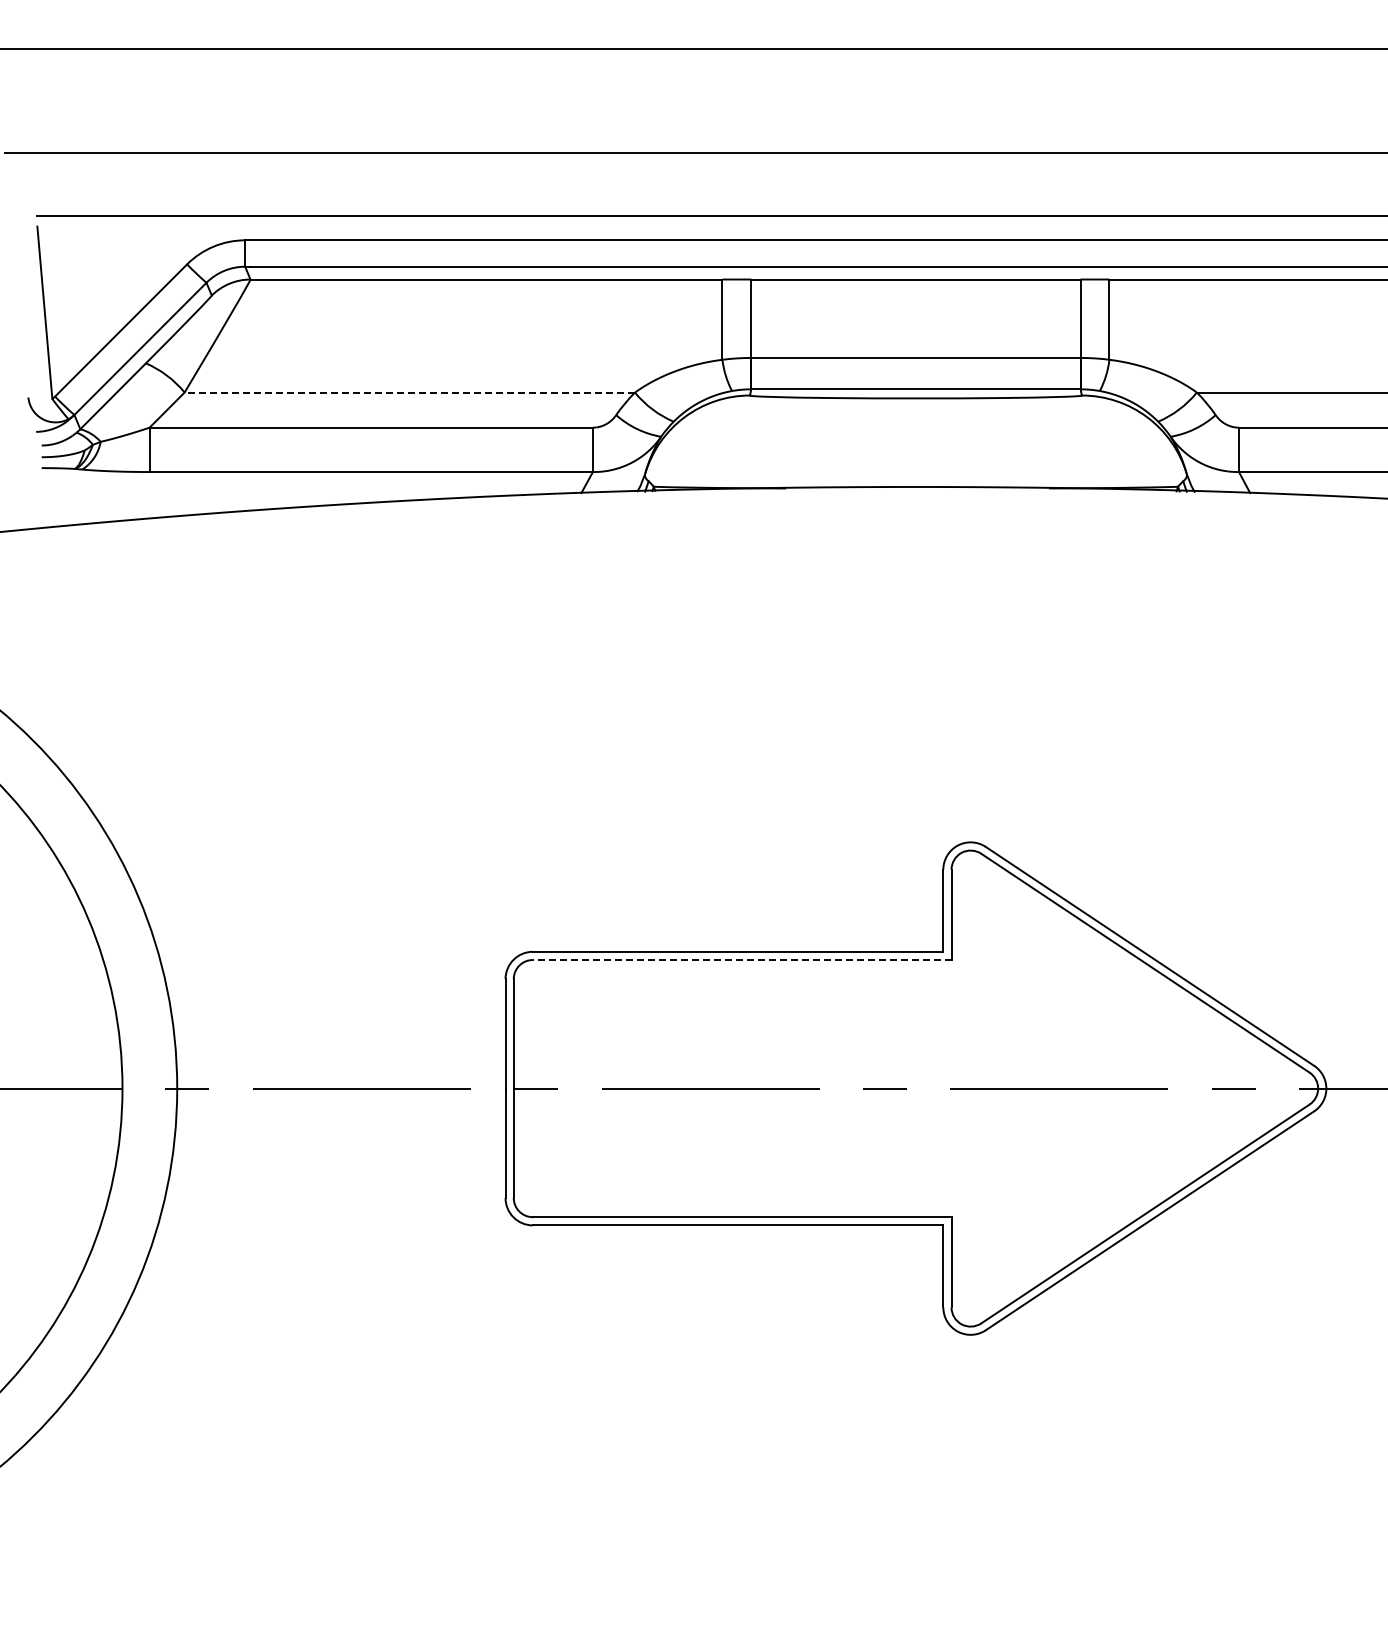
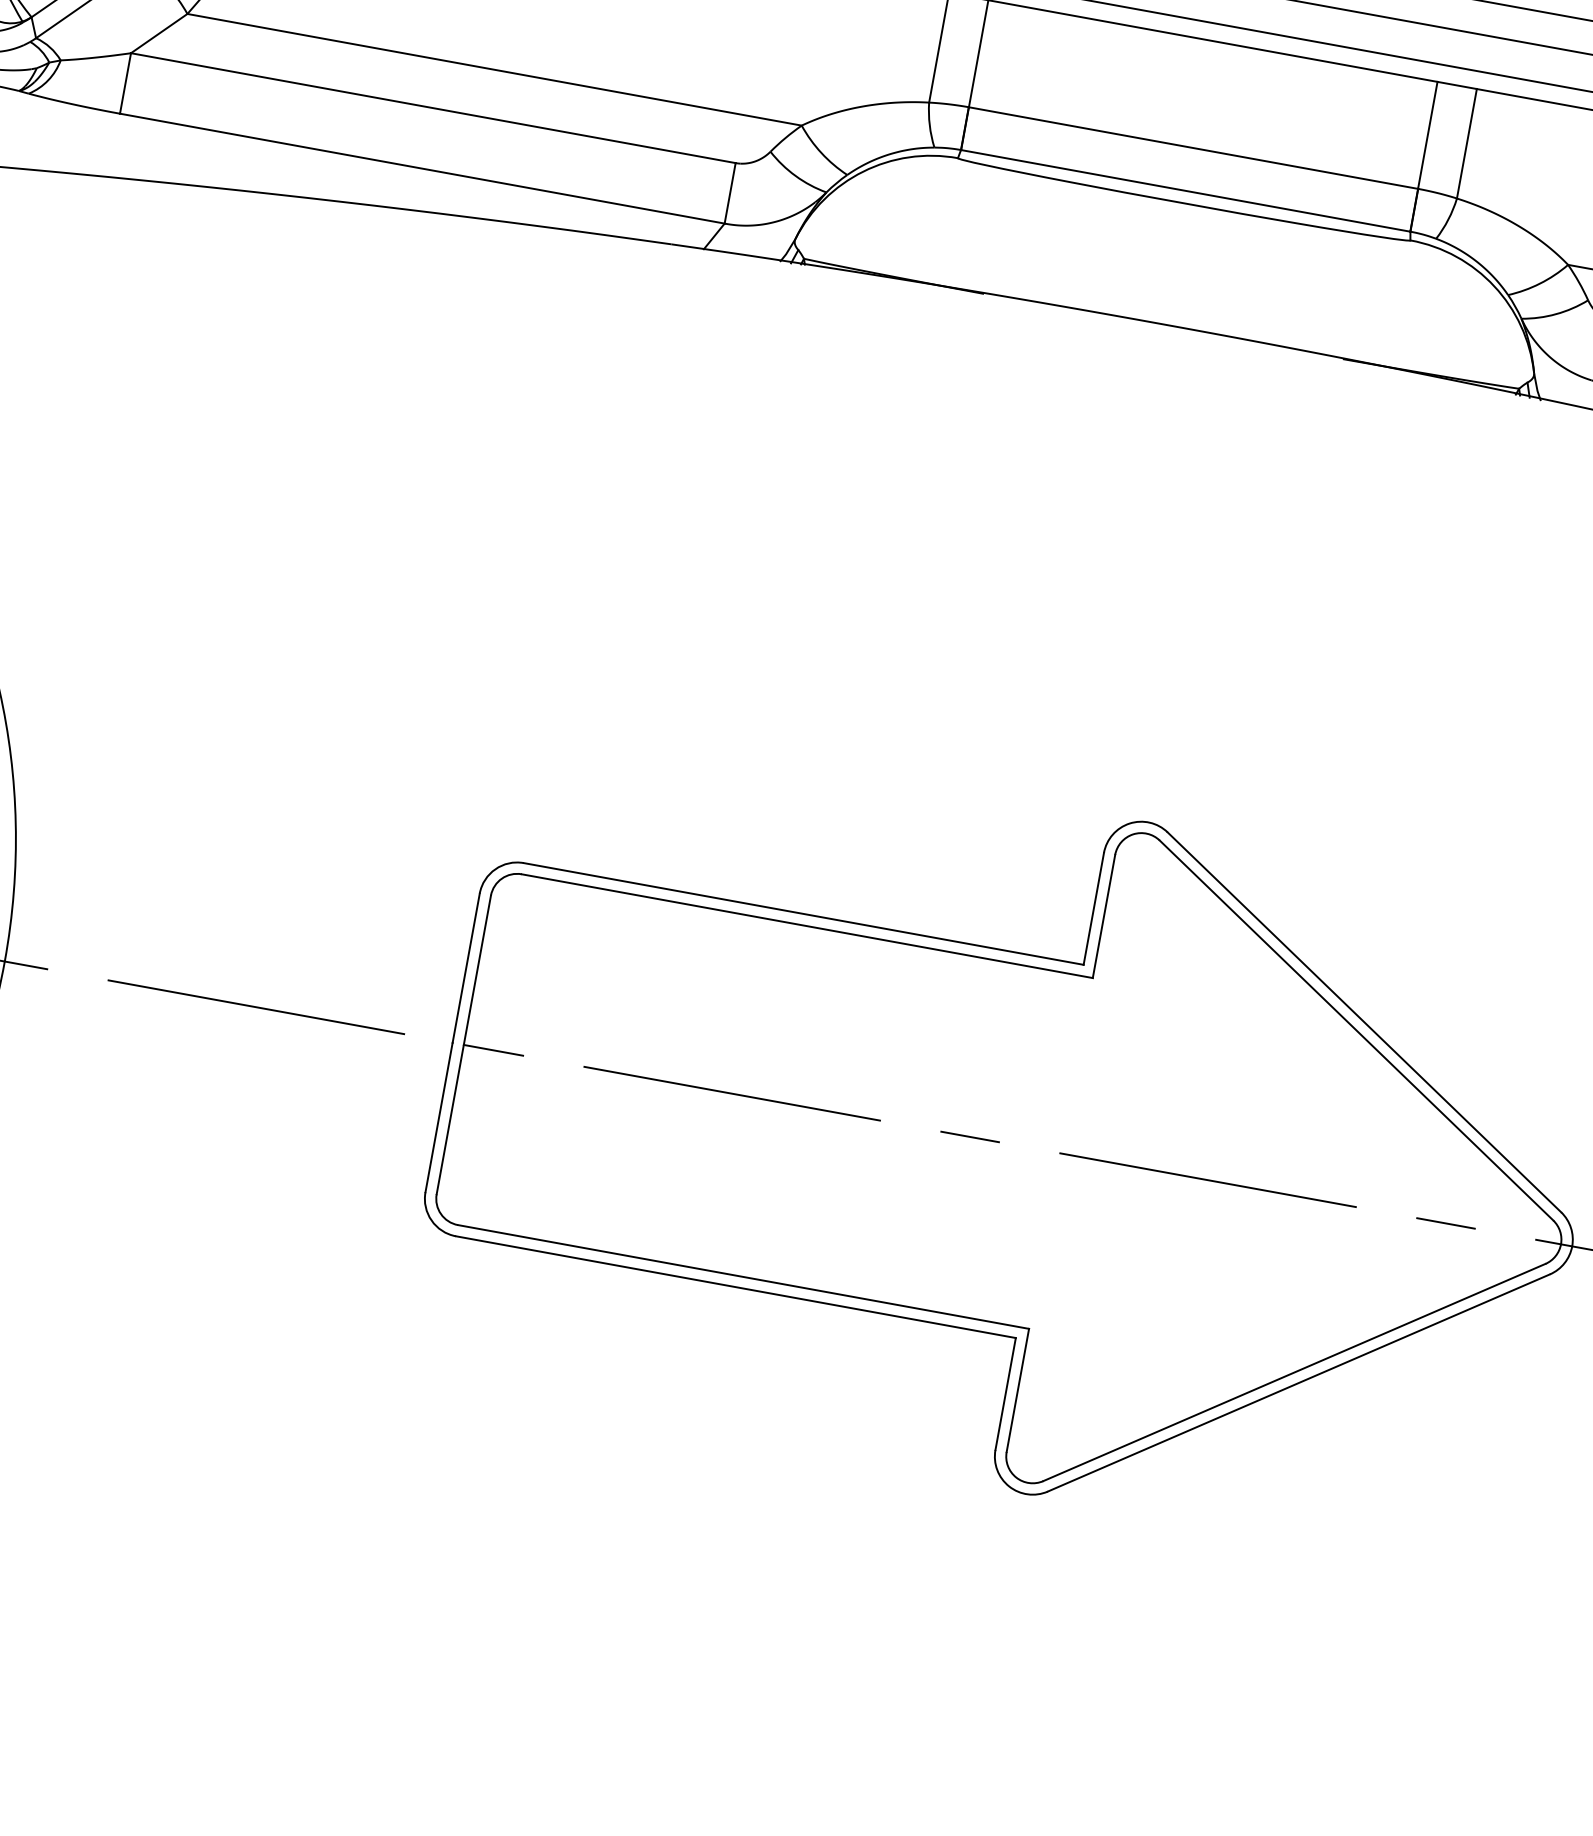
line: (409, 392) -> (494, 69), dashed -> solid
line: (741, 960) -> (806, 926), dashed -> solid

